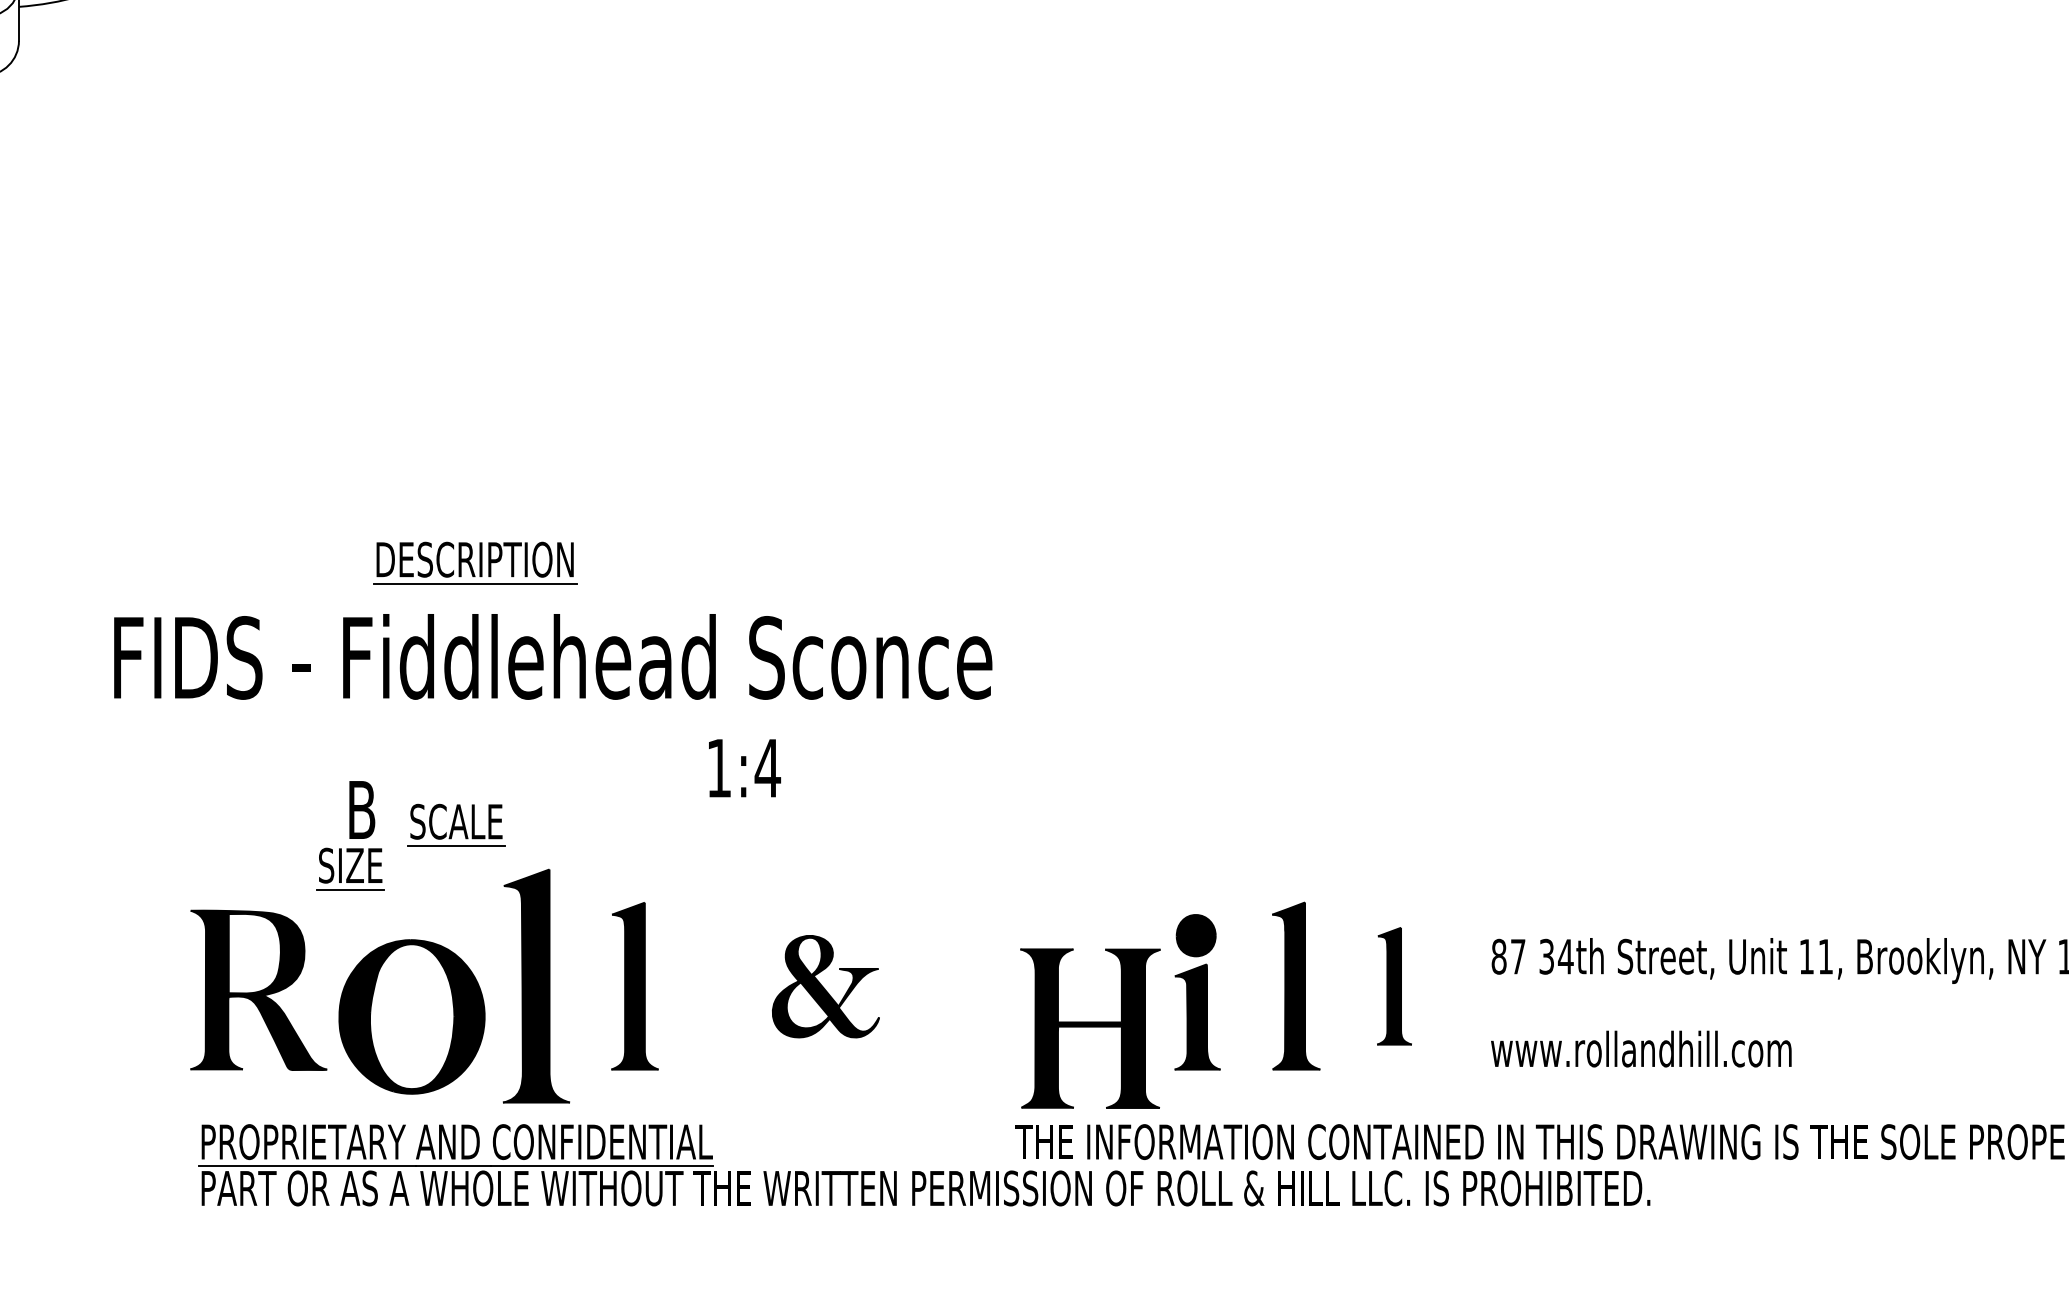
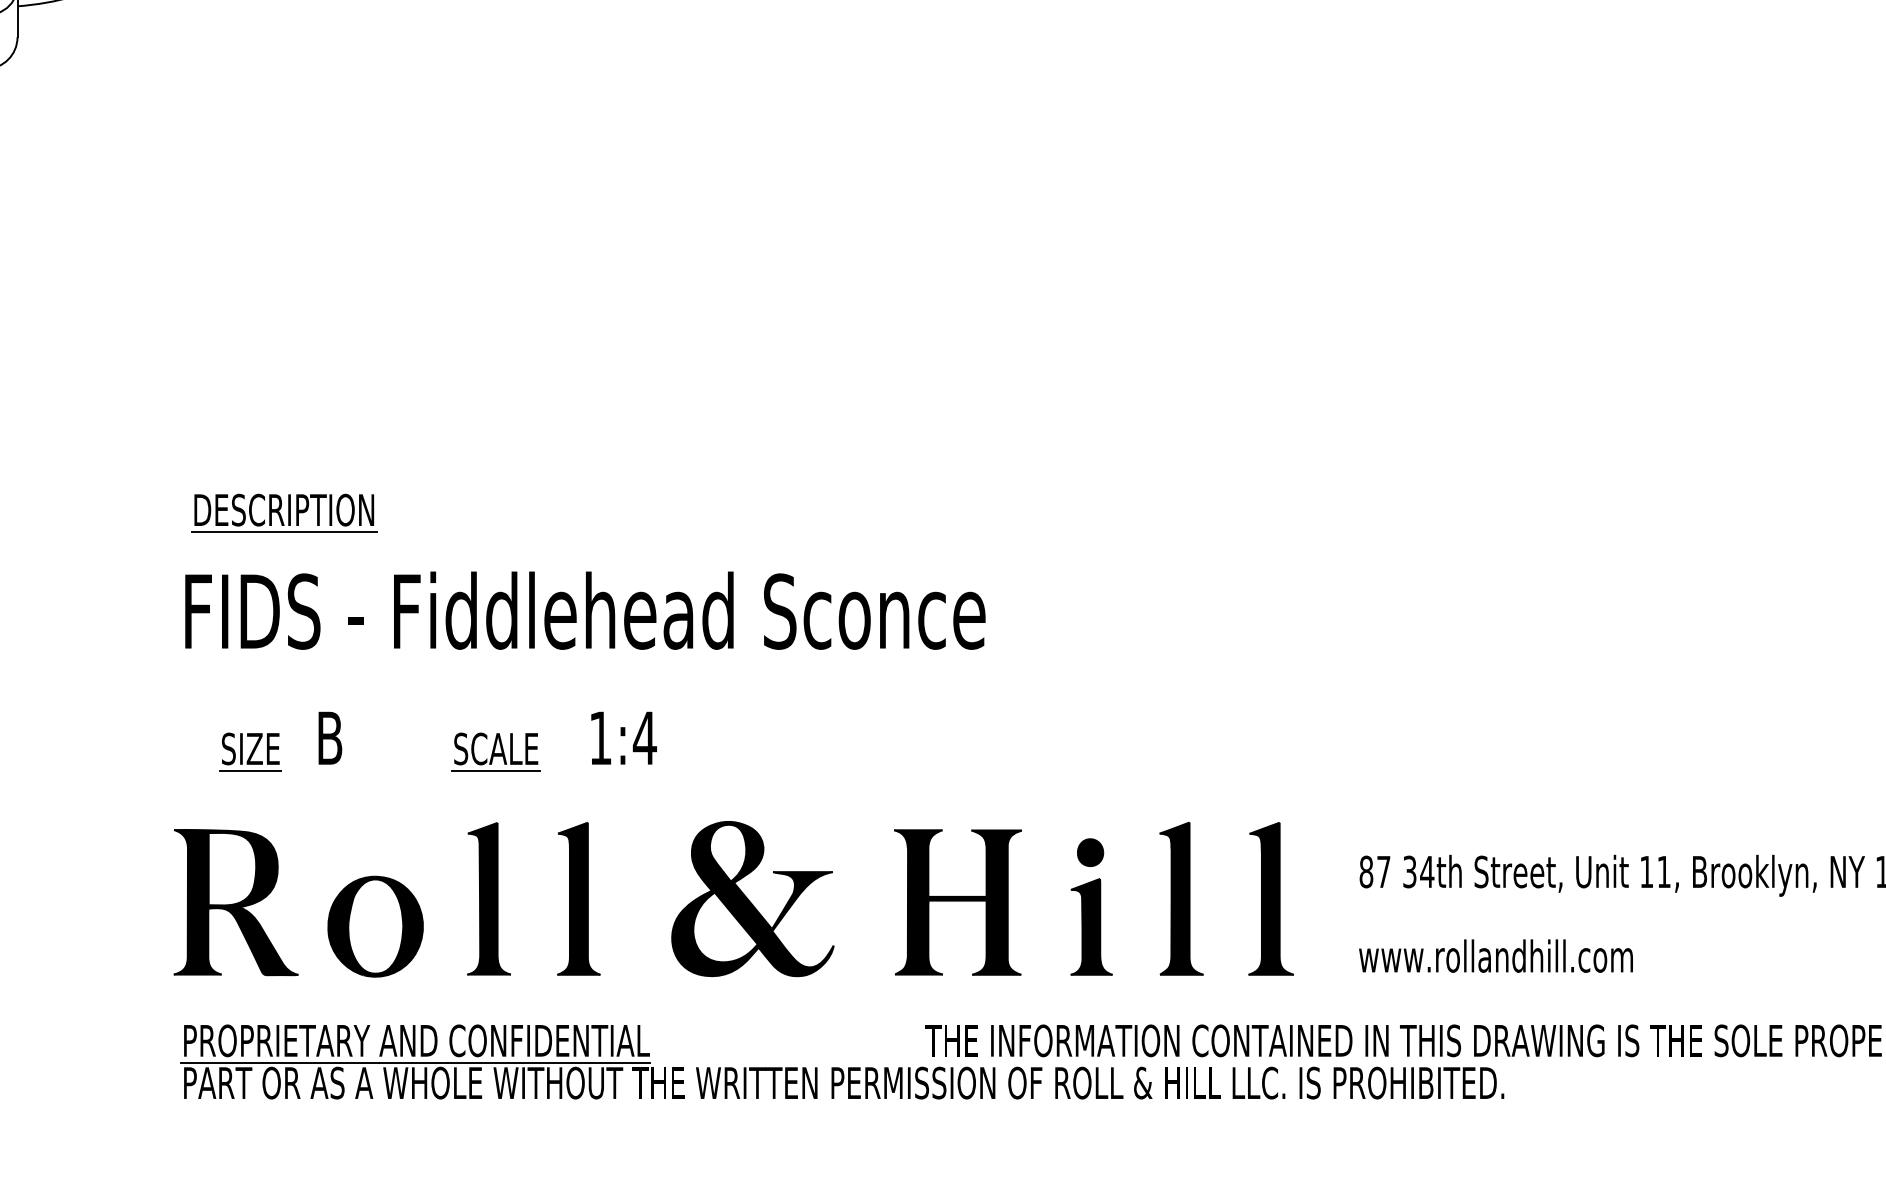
part: (475, 562) -> (284, 512), moved
text: (553, 656) -> (585, 610), moved
text: (744, 767) -> (623, 737), moved
part: (455, 824) -> (495, 751), moved
part: (350, 868) -> (250, 751), moved
part: (1196, 935) -> (1090, 852), size x0.71
part: (535, 985) -> (488, 898), size x0.71
part: (1393, 985) -> (1270, 898), size x1.43
part: (825, 986) -> (752, 899), size x1.67
part: (411, 1016) -> (375, 926), size x0.71
part: (1089, 1028) -> (957, 902), moved

